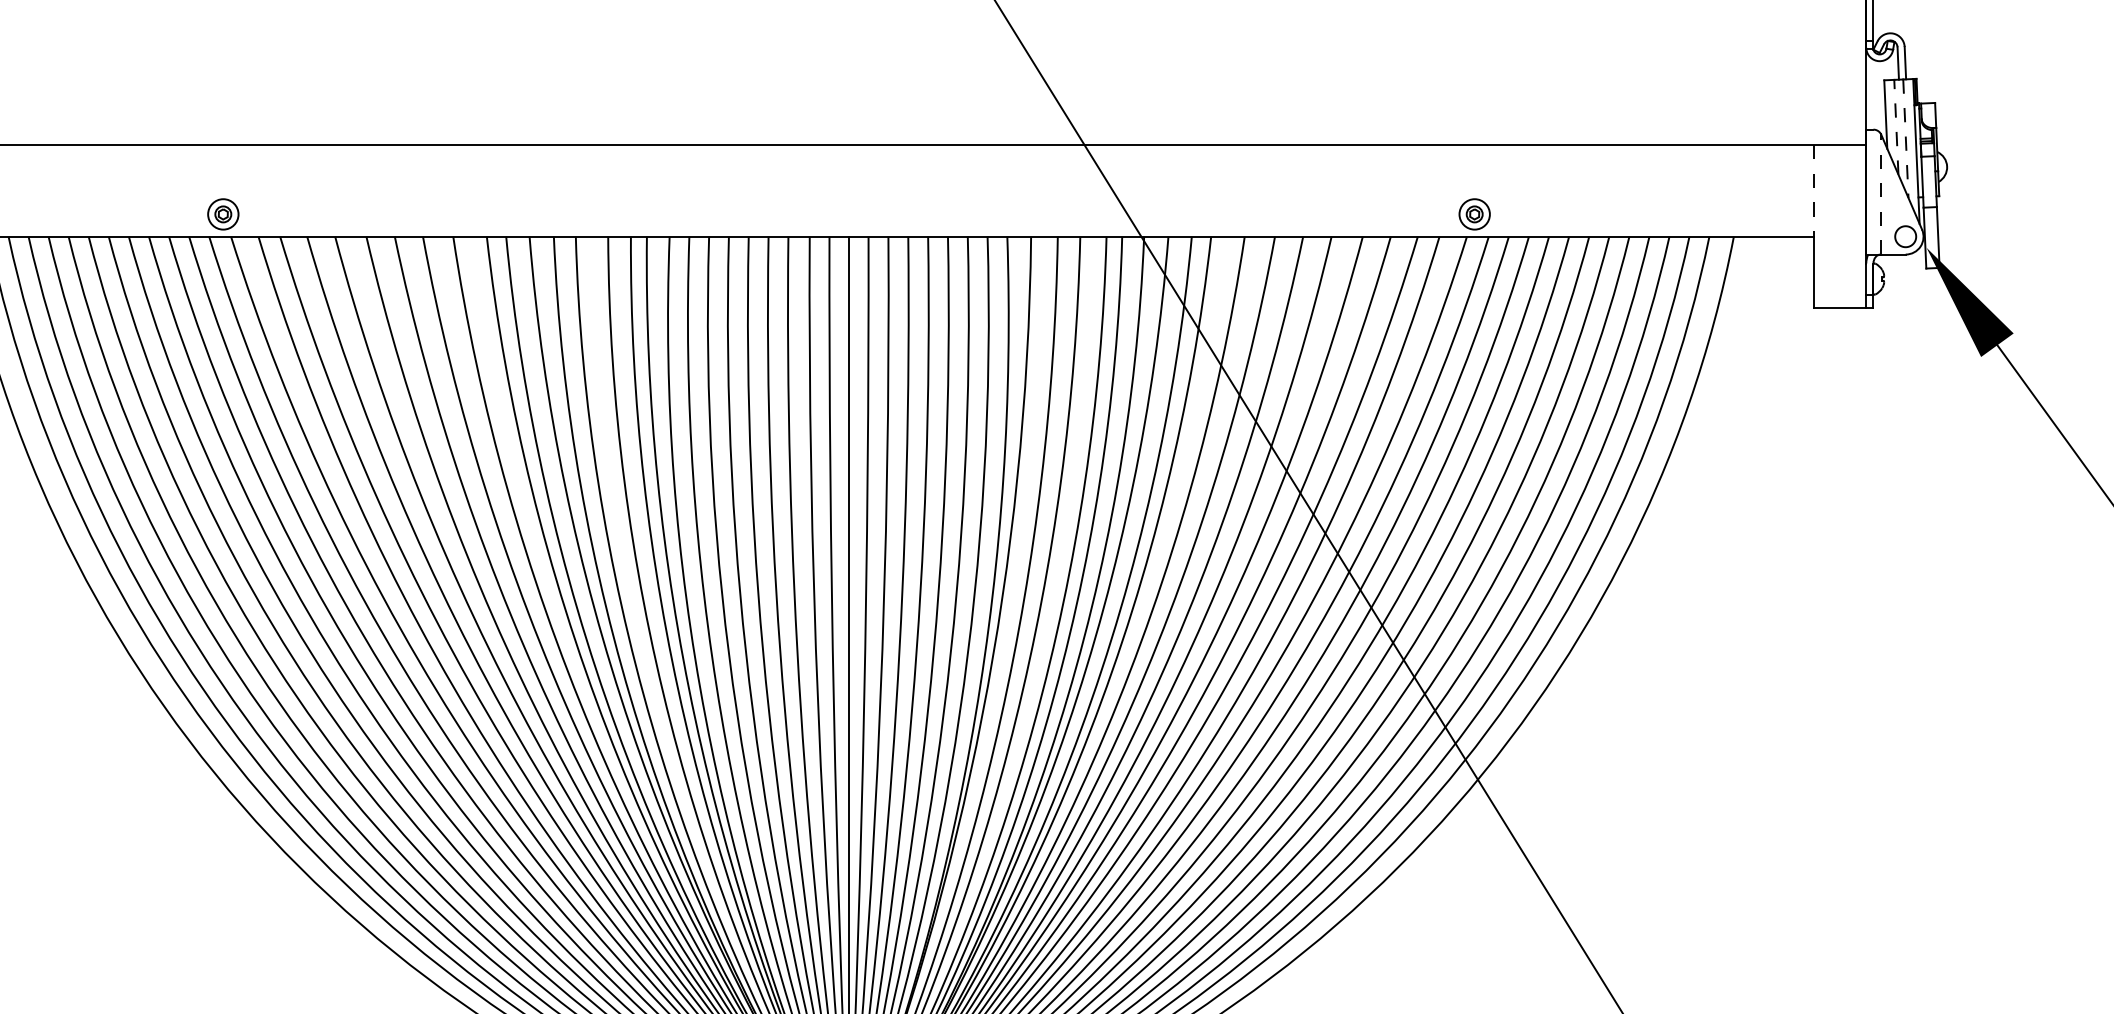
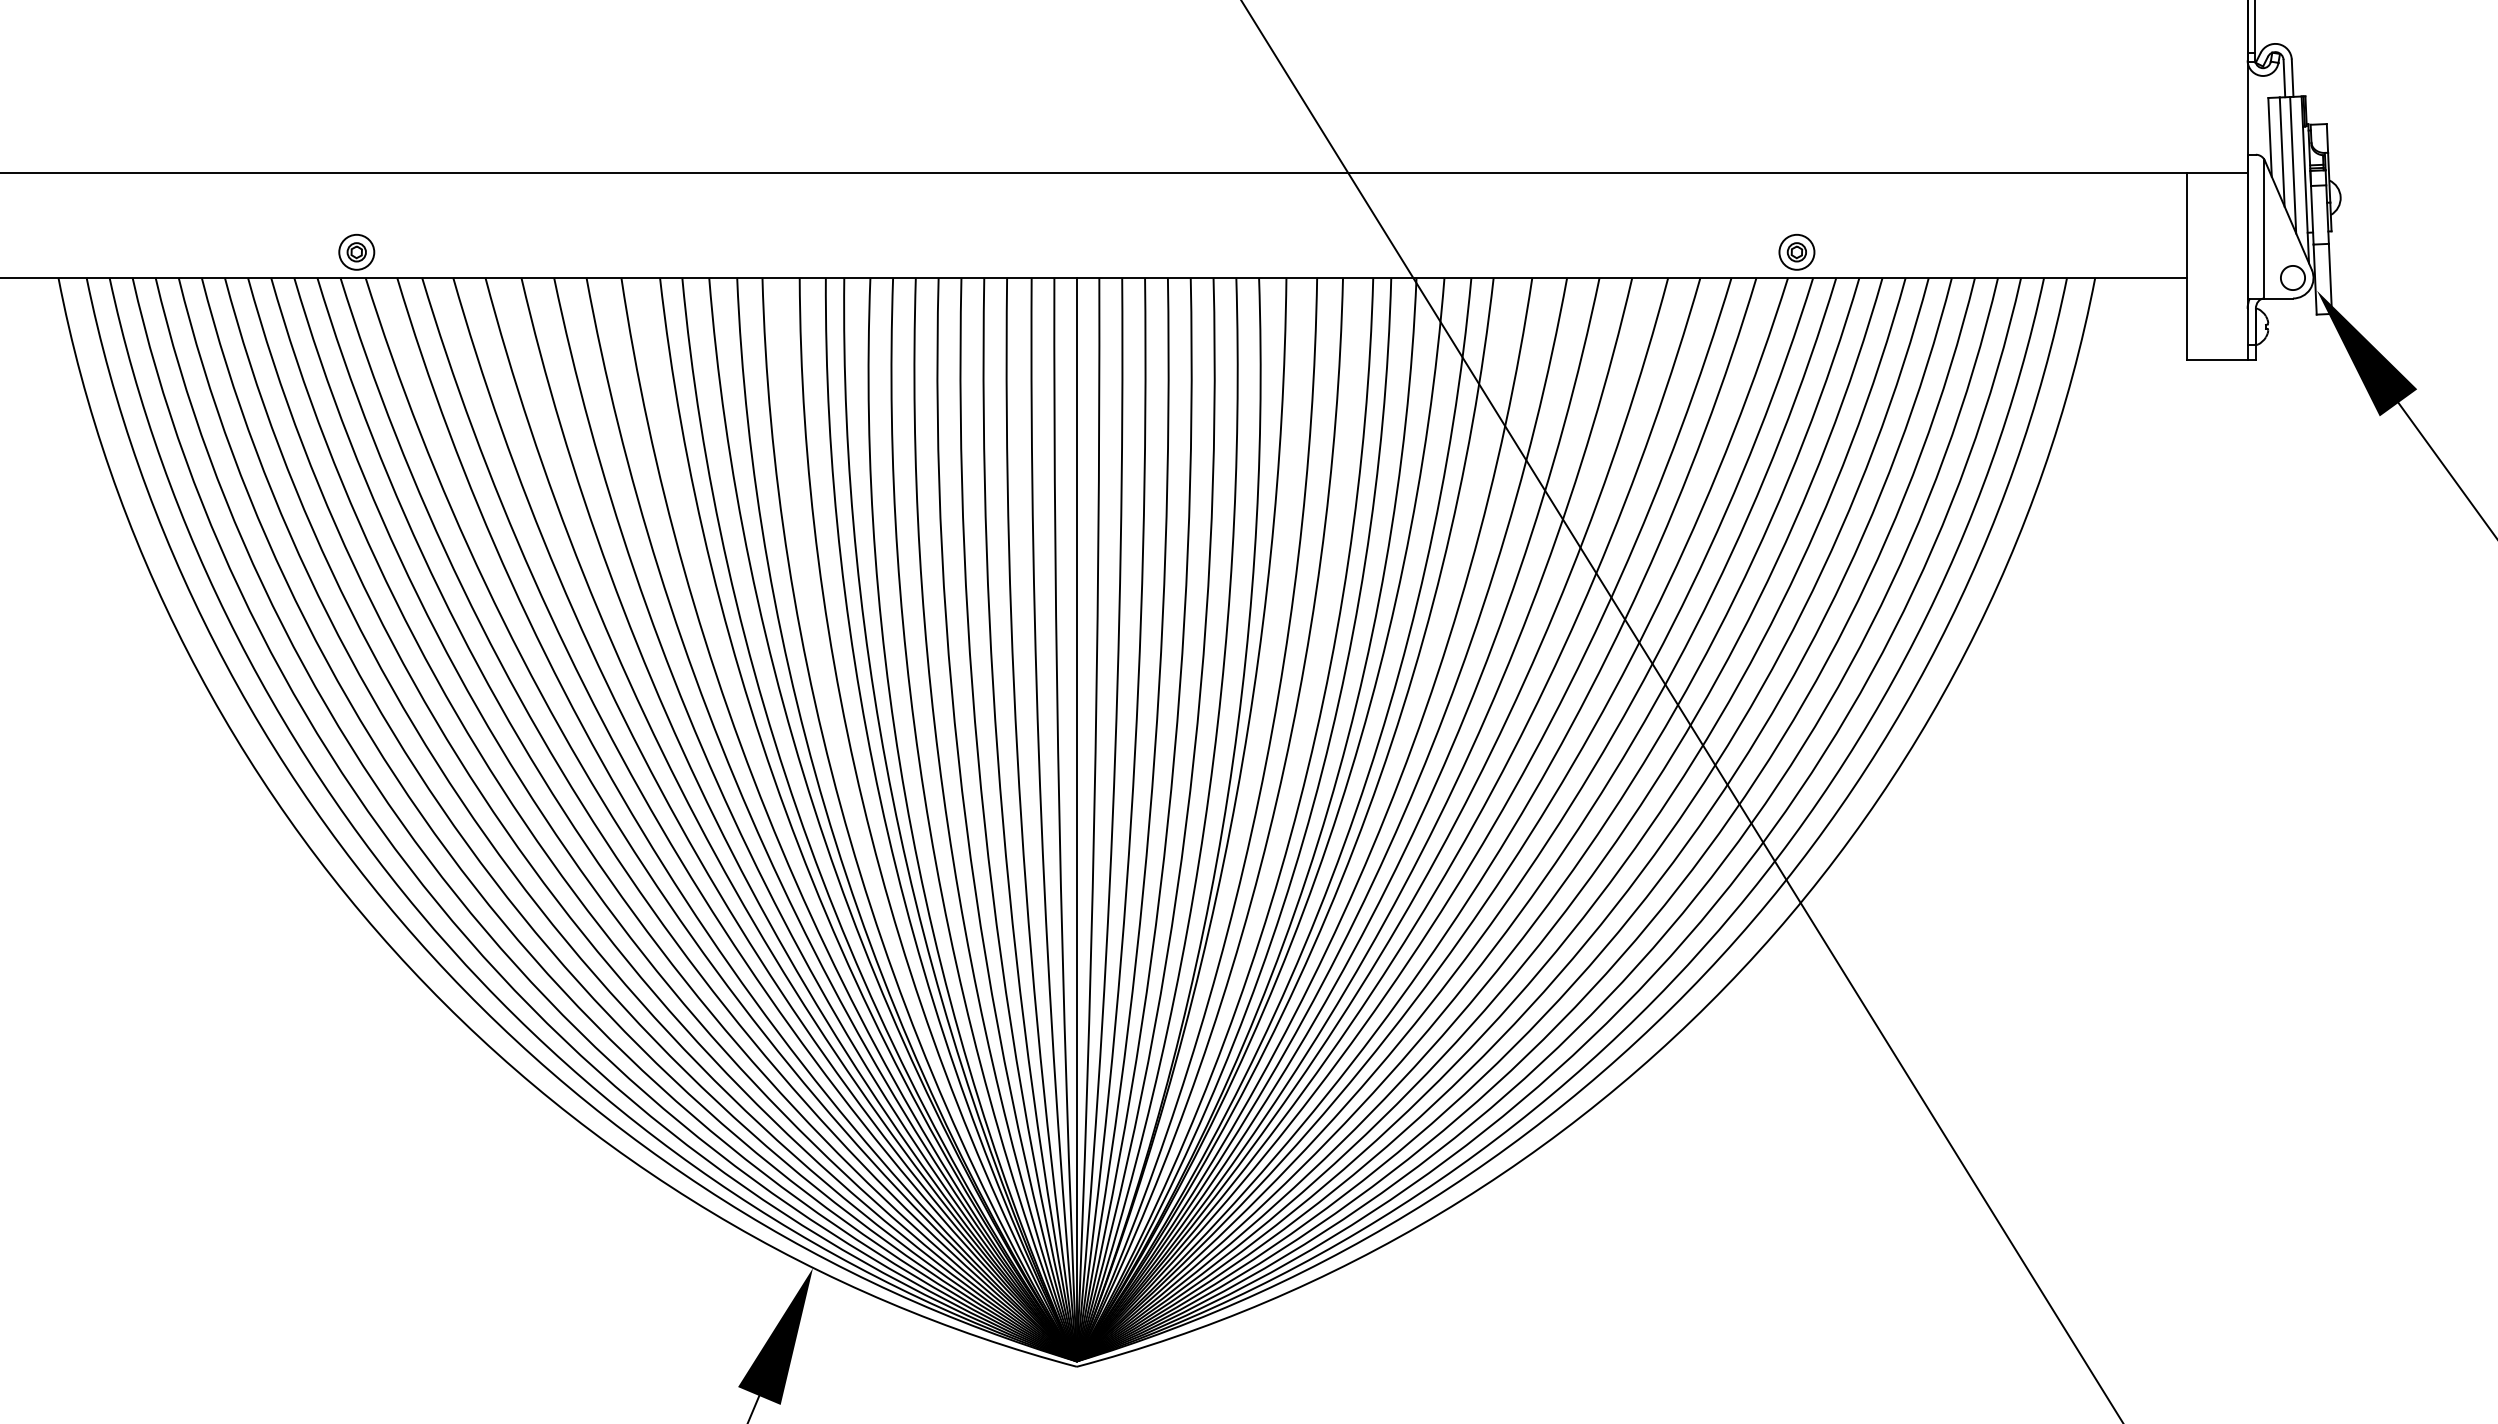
line: (1896, 127) -> (2282, 152), dashed -> solid
line: (1906, 138) -> (2293, 165), dashed -> solid
line: (1814, 191) -> (2187, 225), dashed -> solid
line: (1880, 193) -> (2264, 228), dashed -> solid

